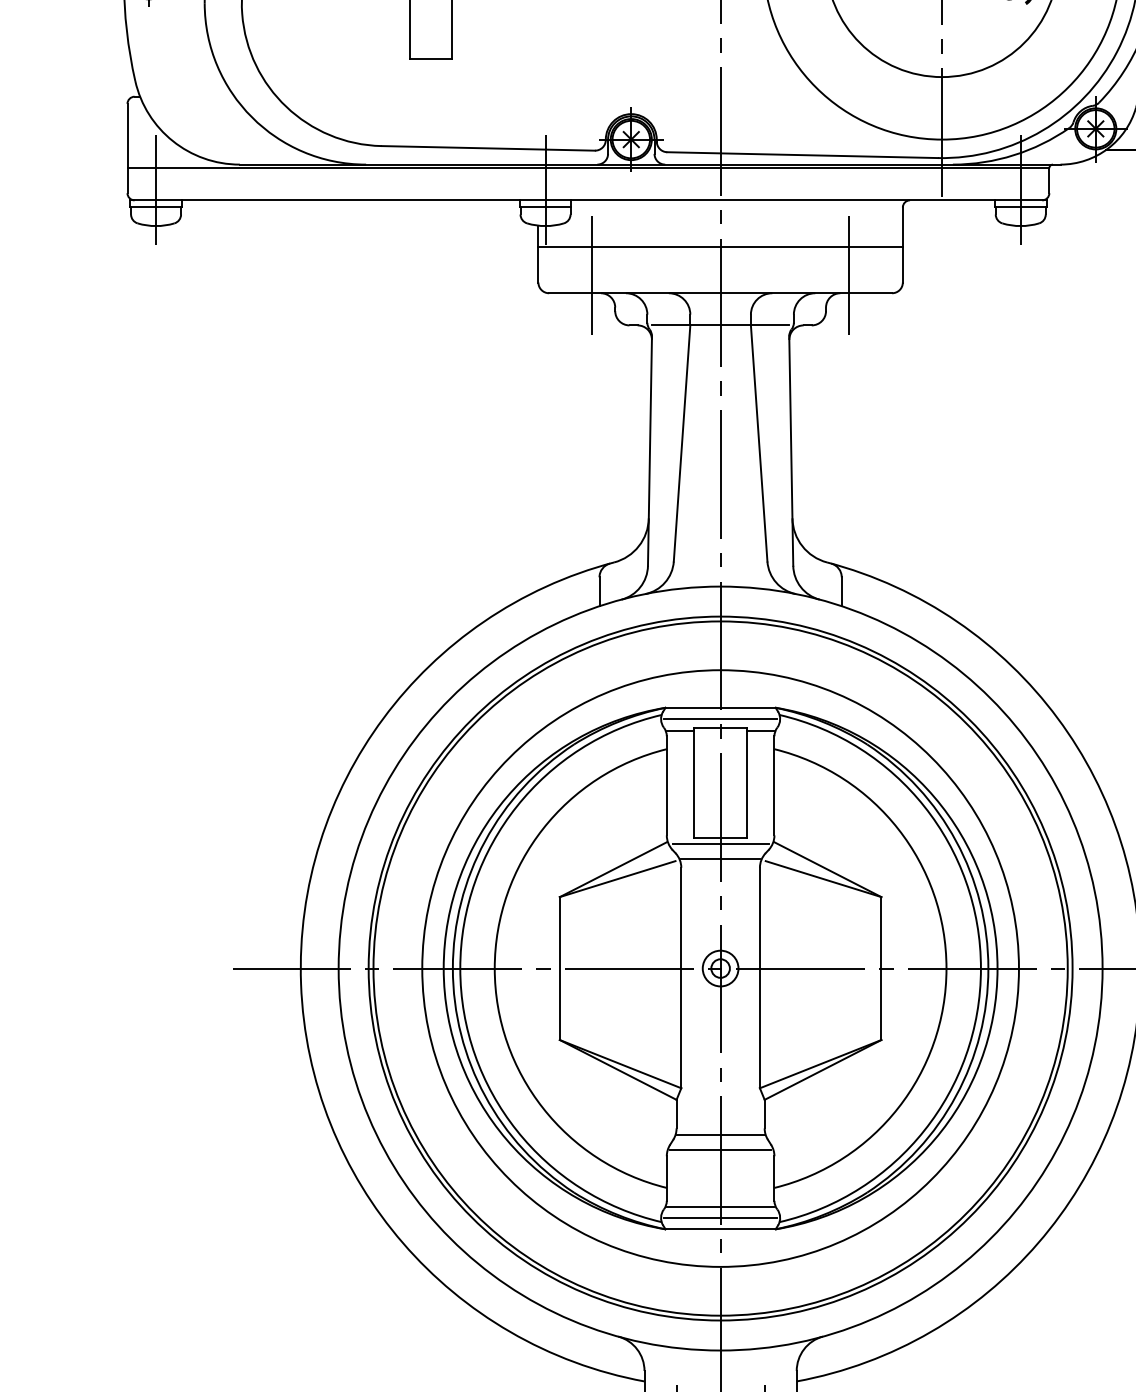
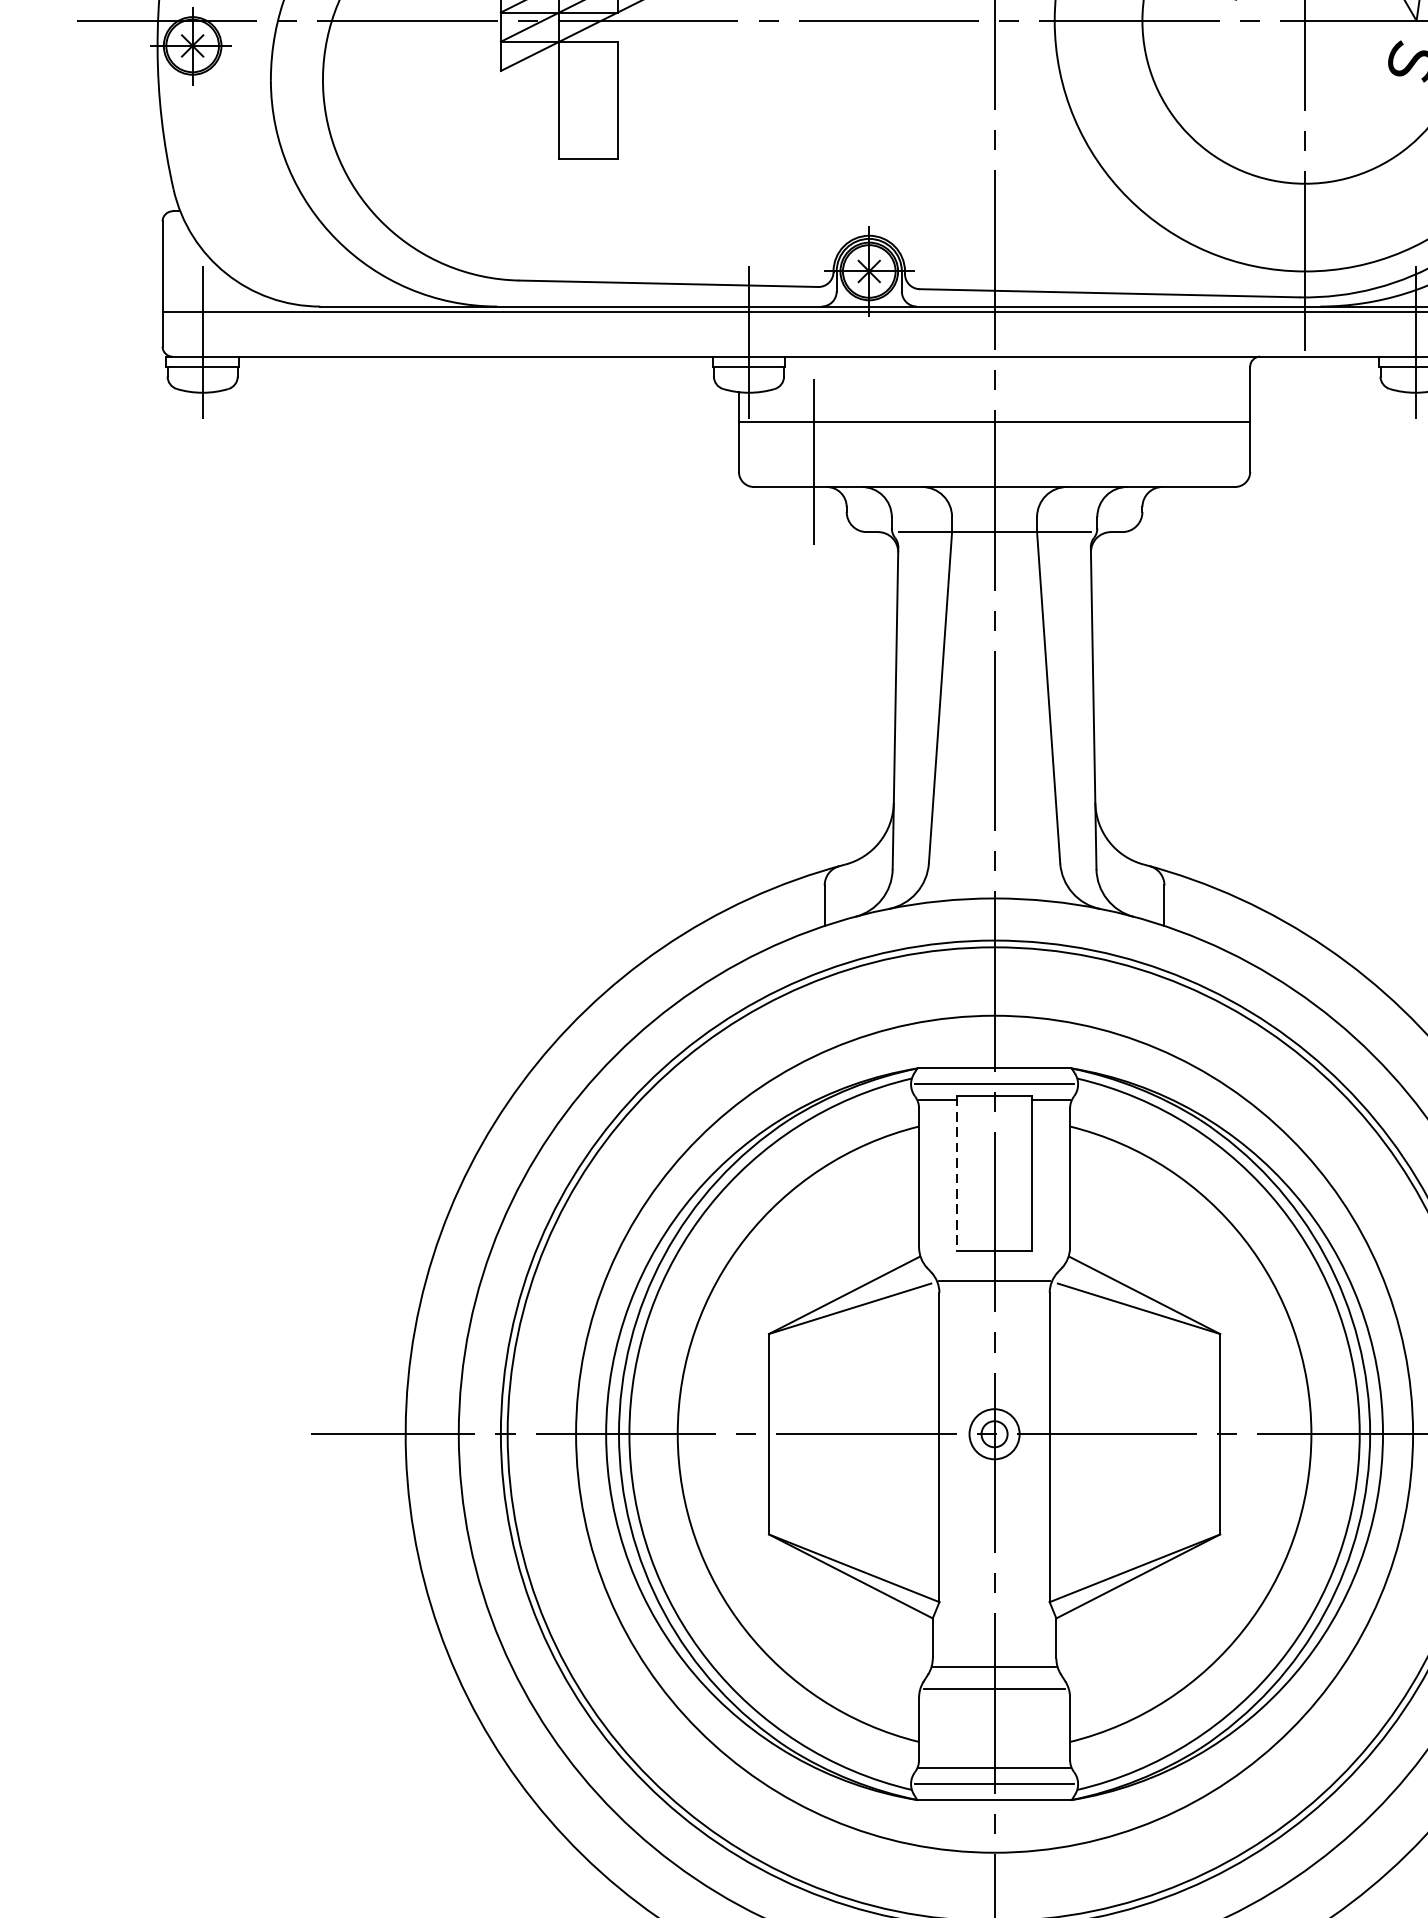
line: (849, 275) -> (1175, 462), removed
line: (693, 782) -> (956, 1173), solid -> dashed
line: (720, 843) -> (994, 1258), removed

